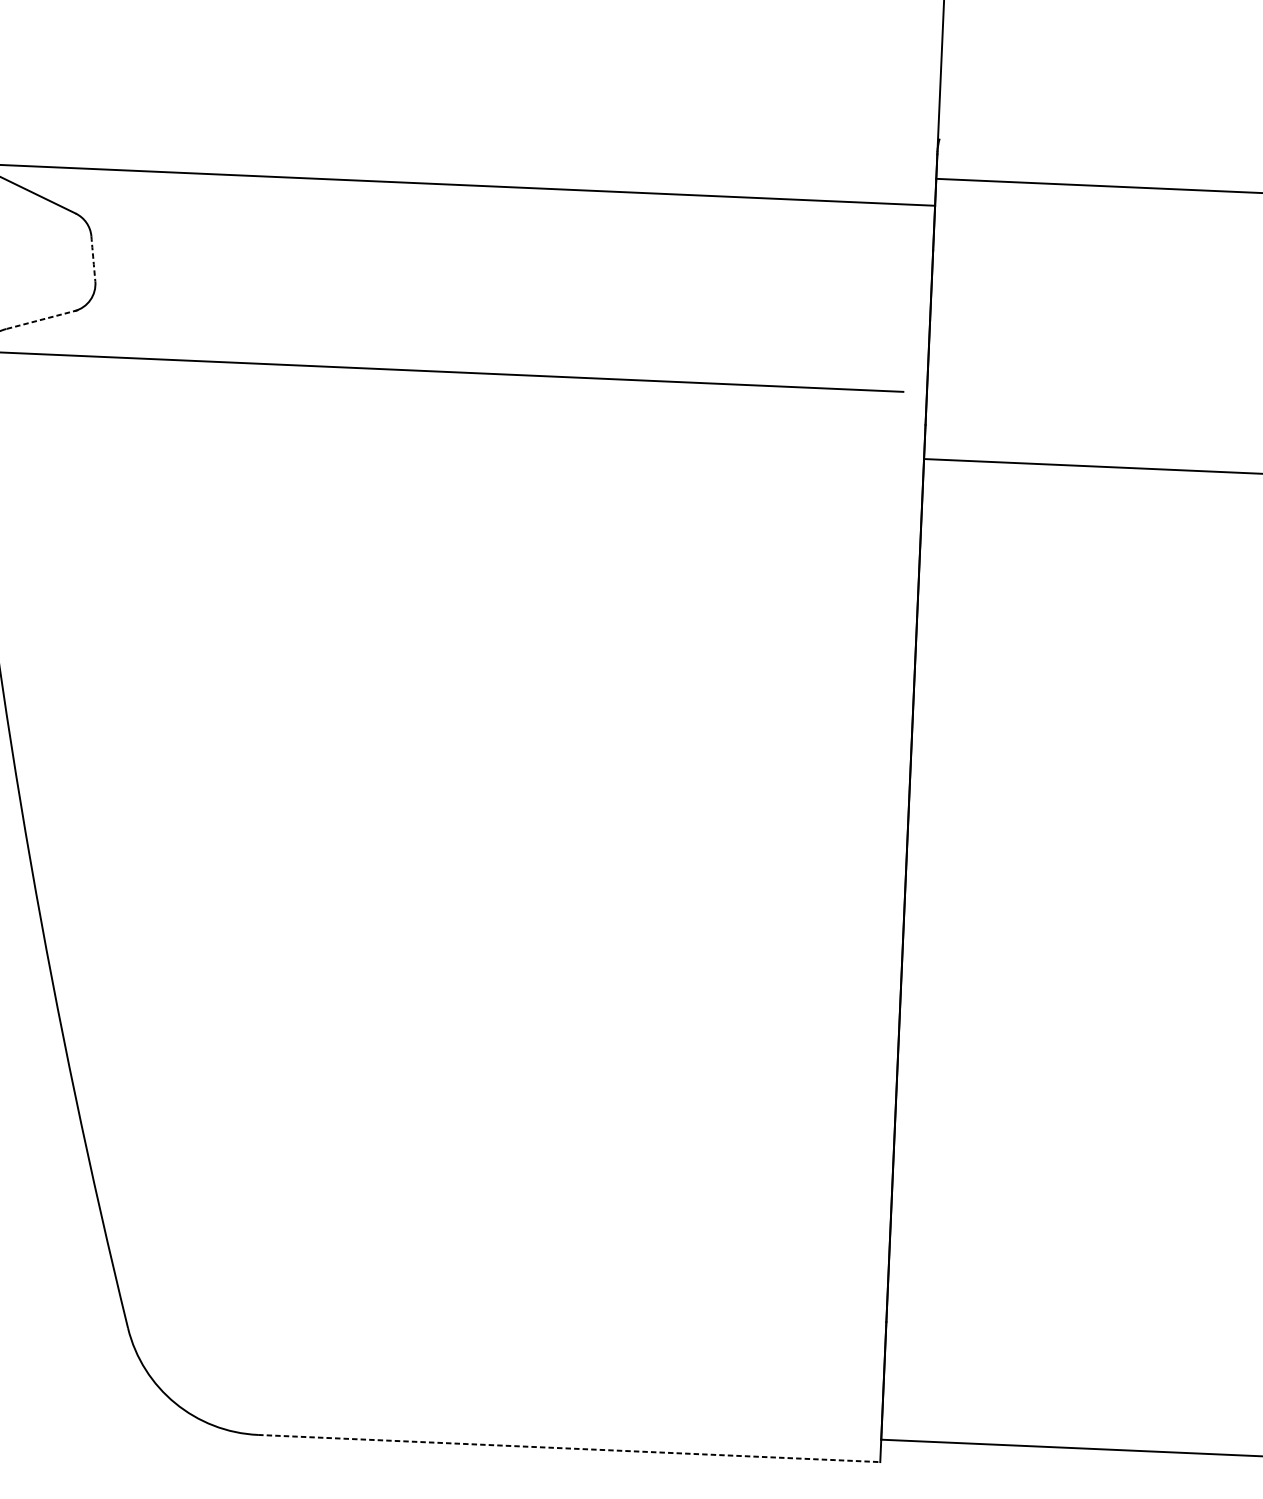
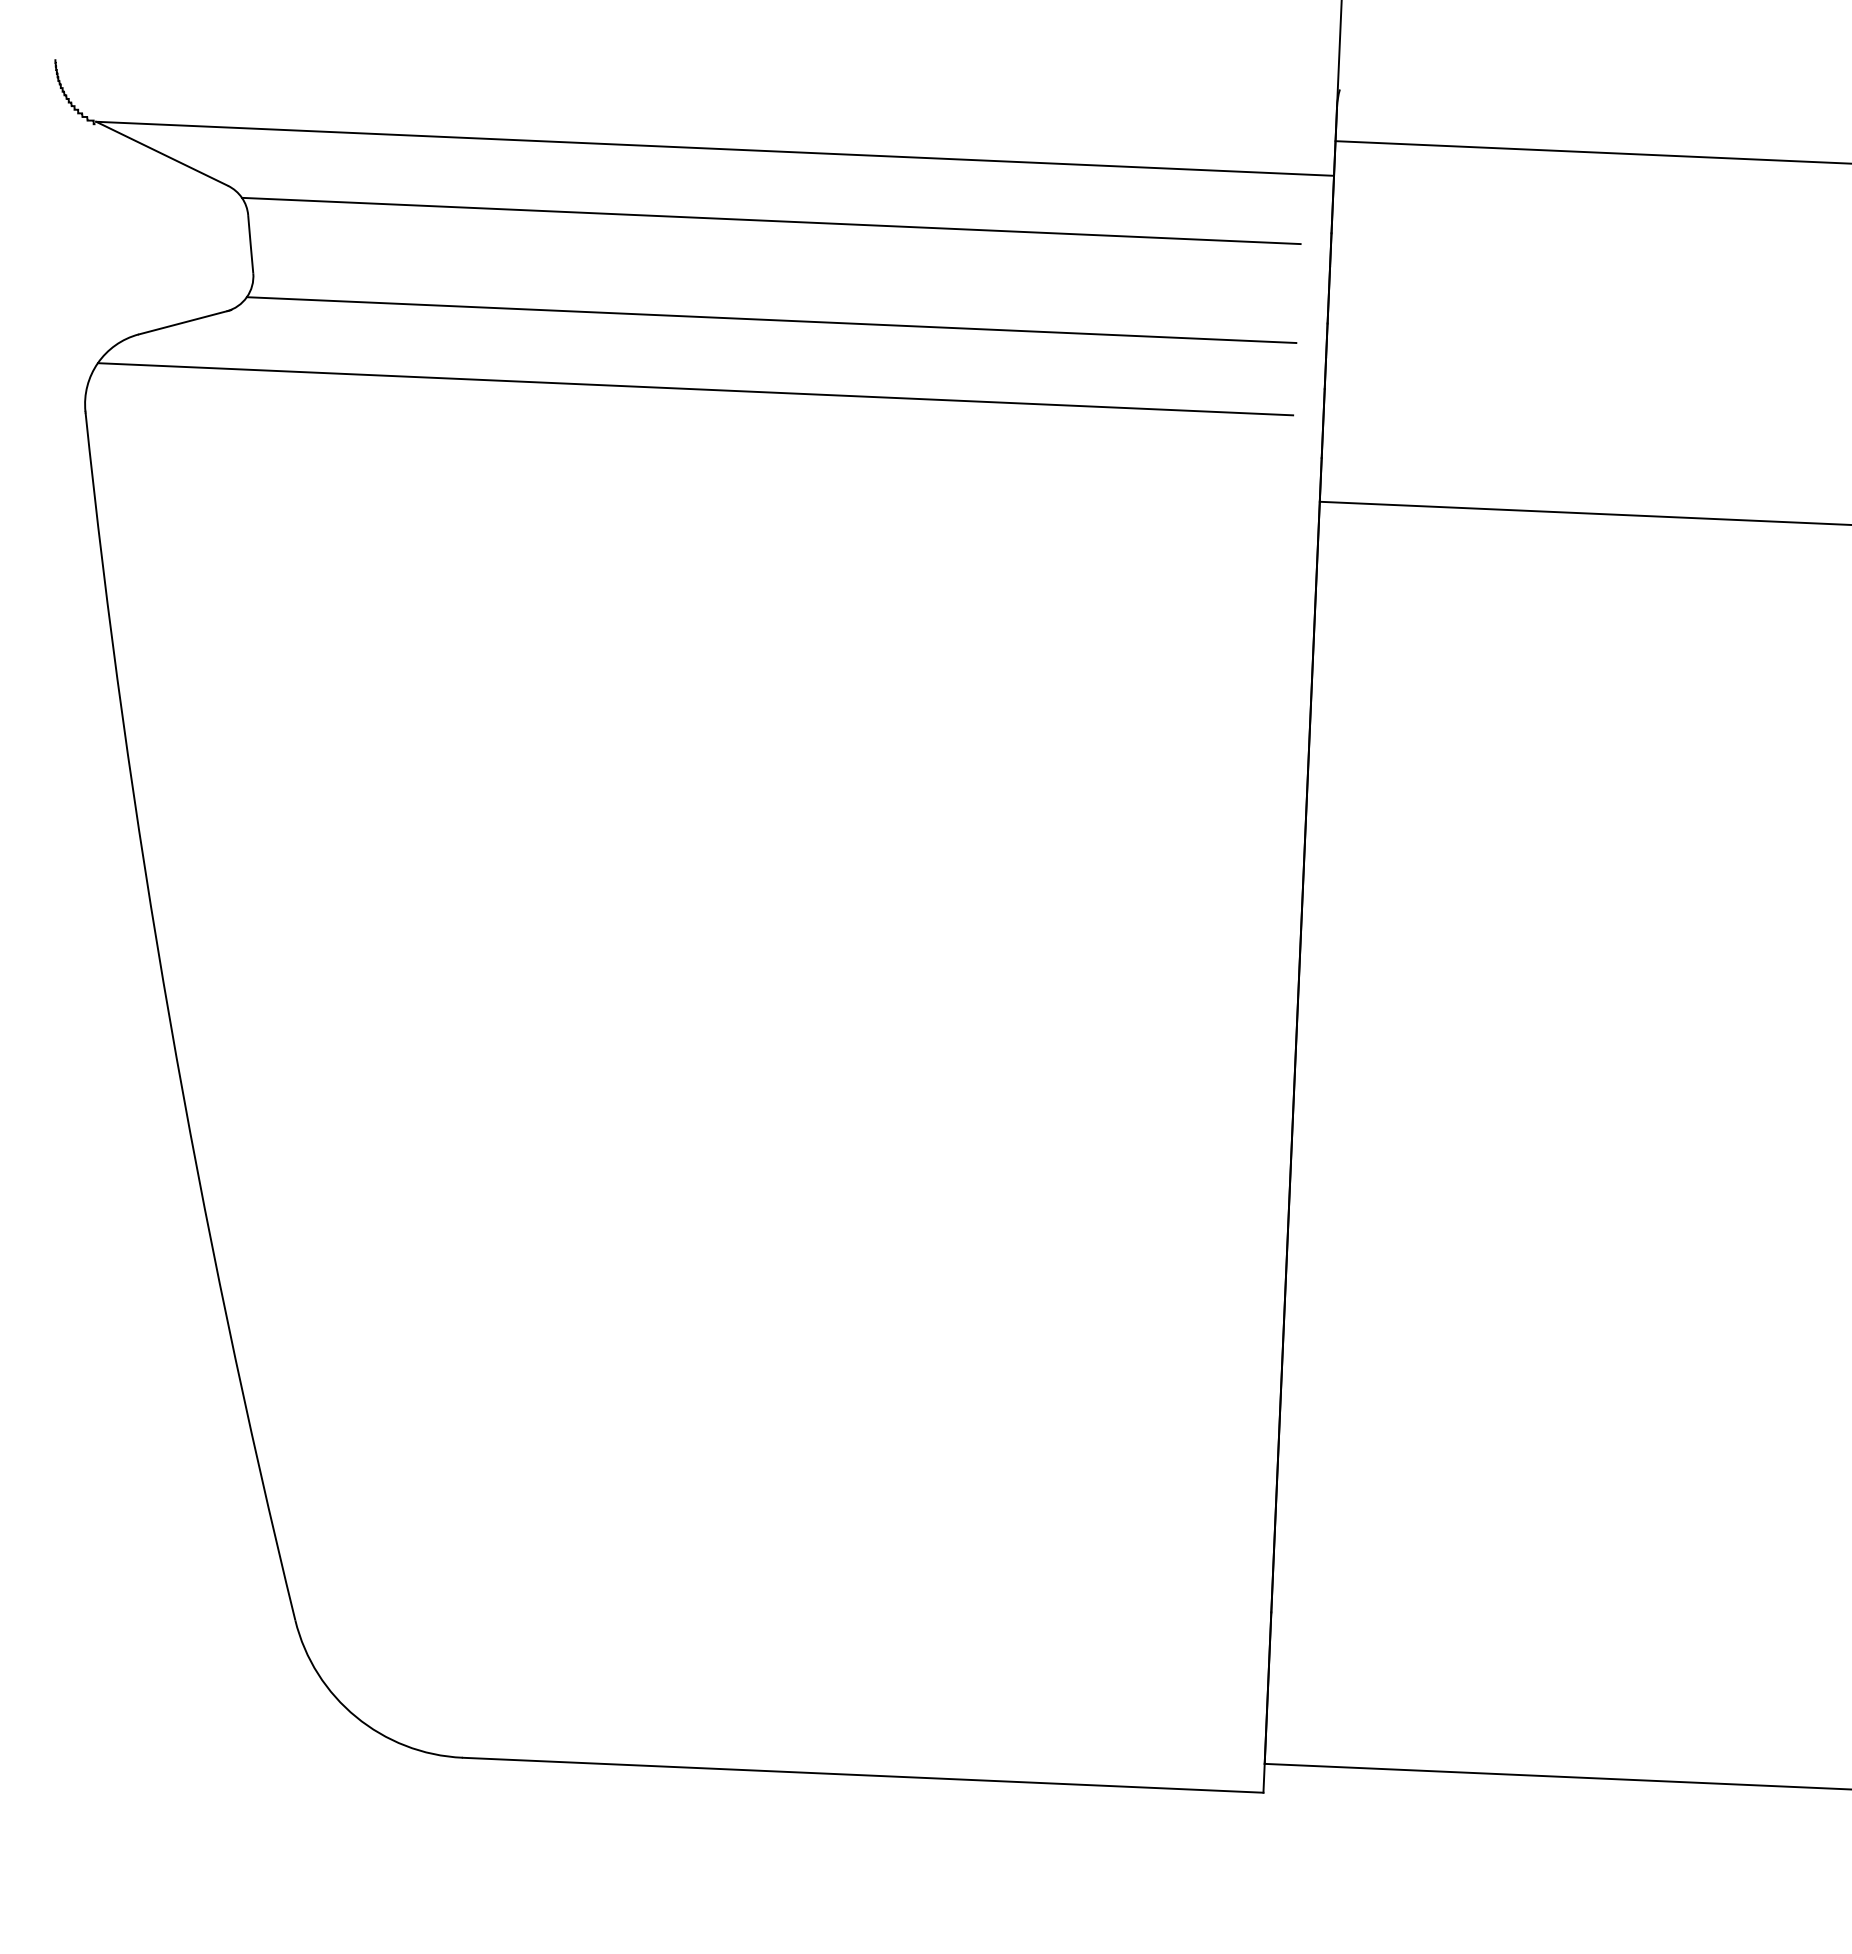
line: (497, 240) -> (770, 220), added
arc: (93, 259) -> (250, 244), dashed -> solid
line: (498, 318) -> (771, 320), added
line: (42, 319) -> (185, 322), dashed -> solid
line: (569, 1448) -> (863, 1775), dashed -> solid

